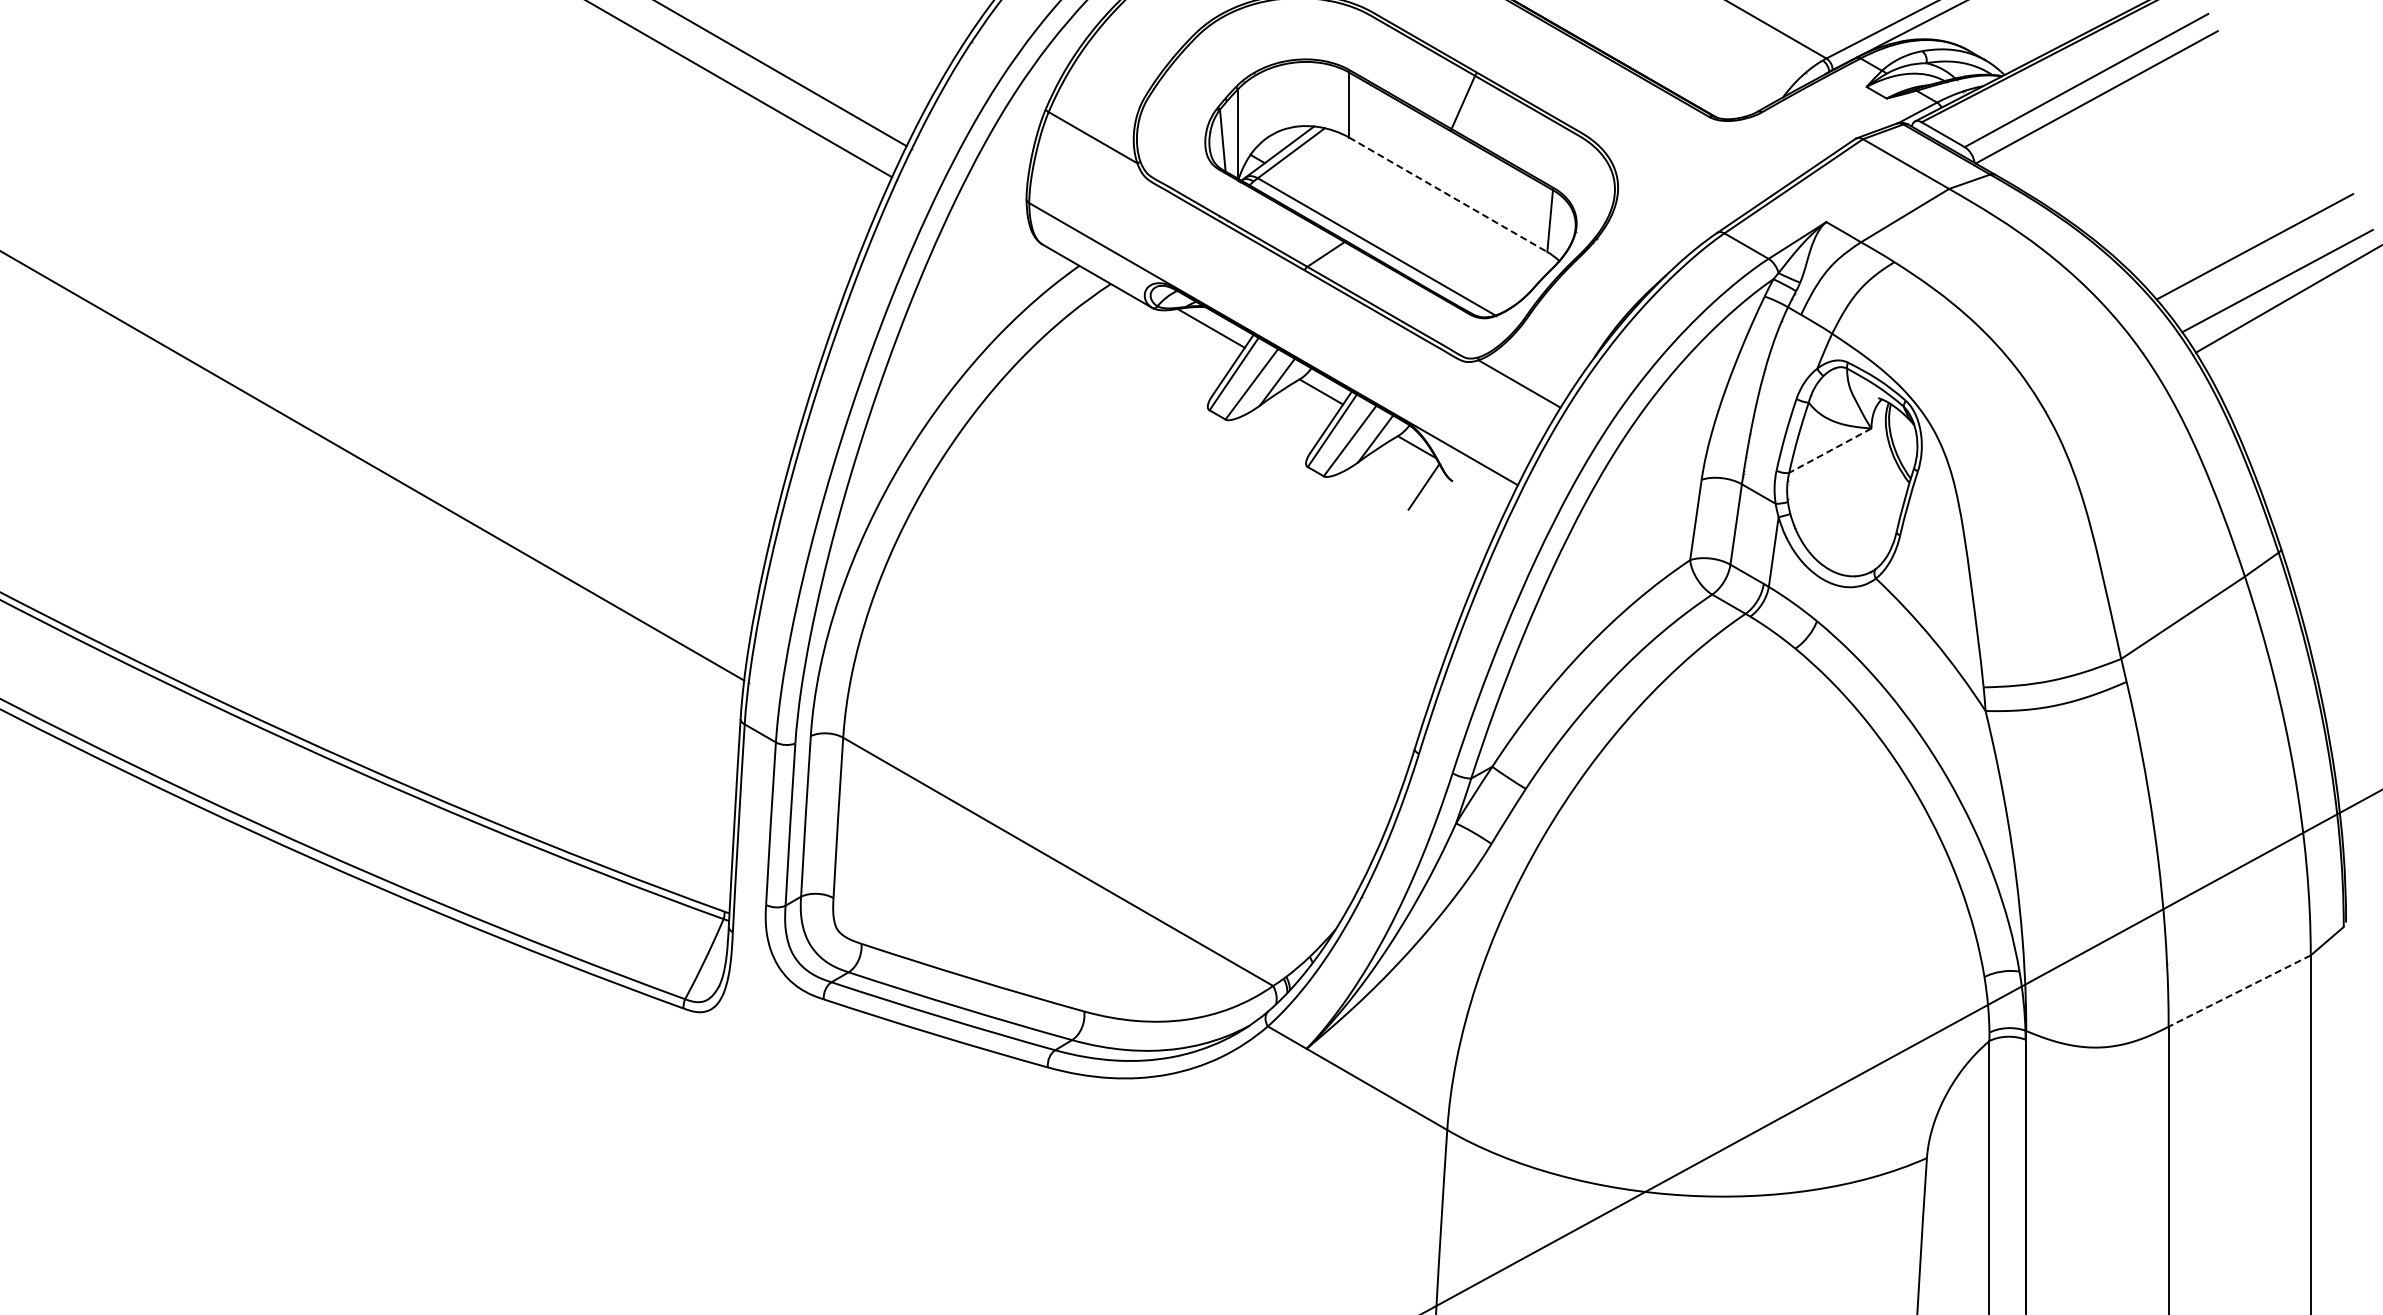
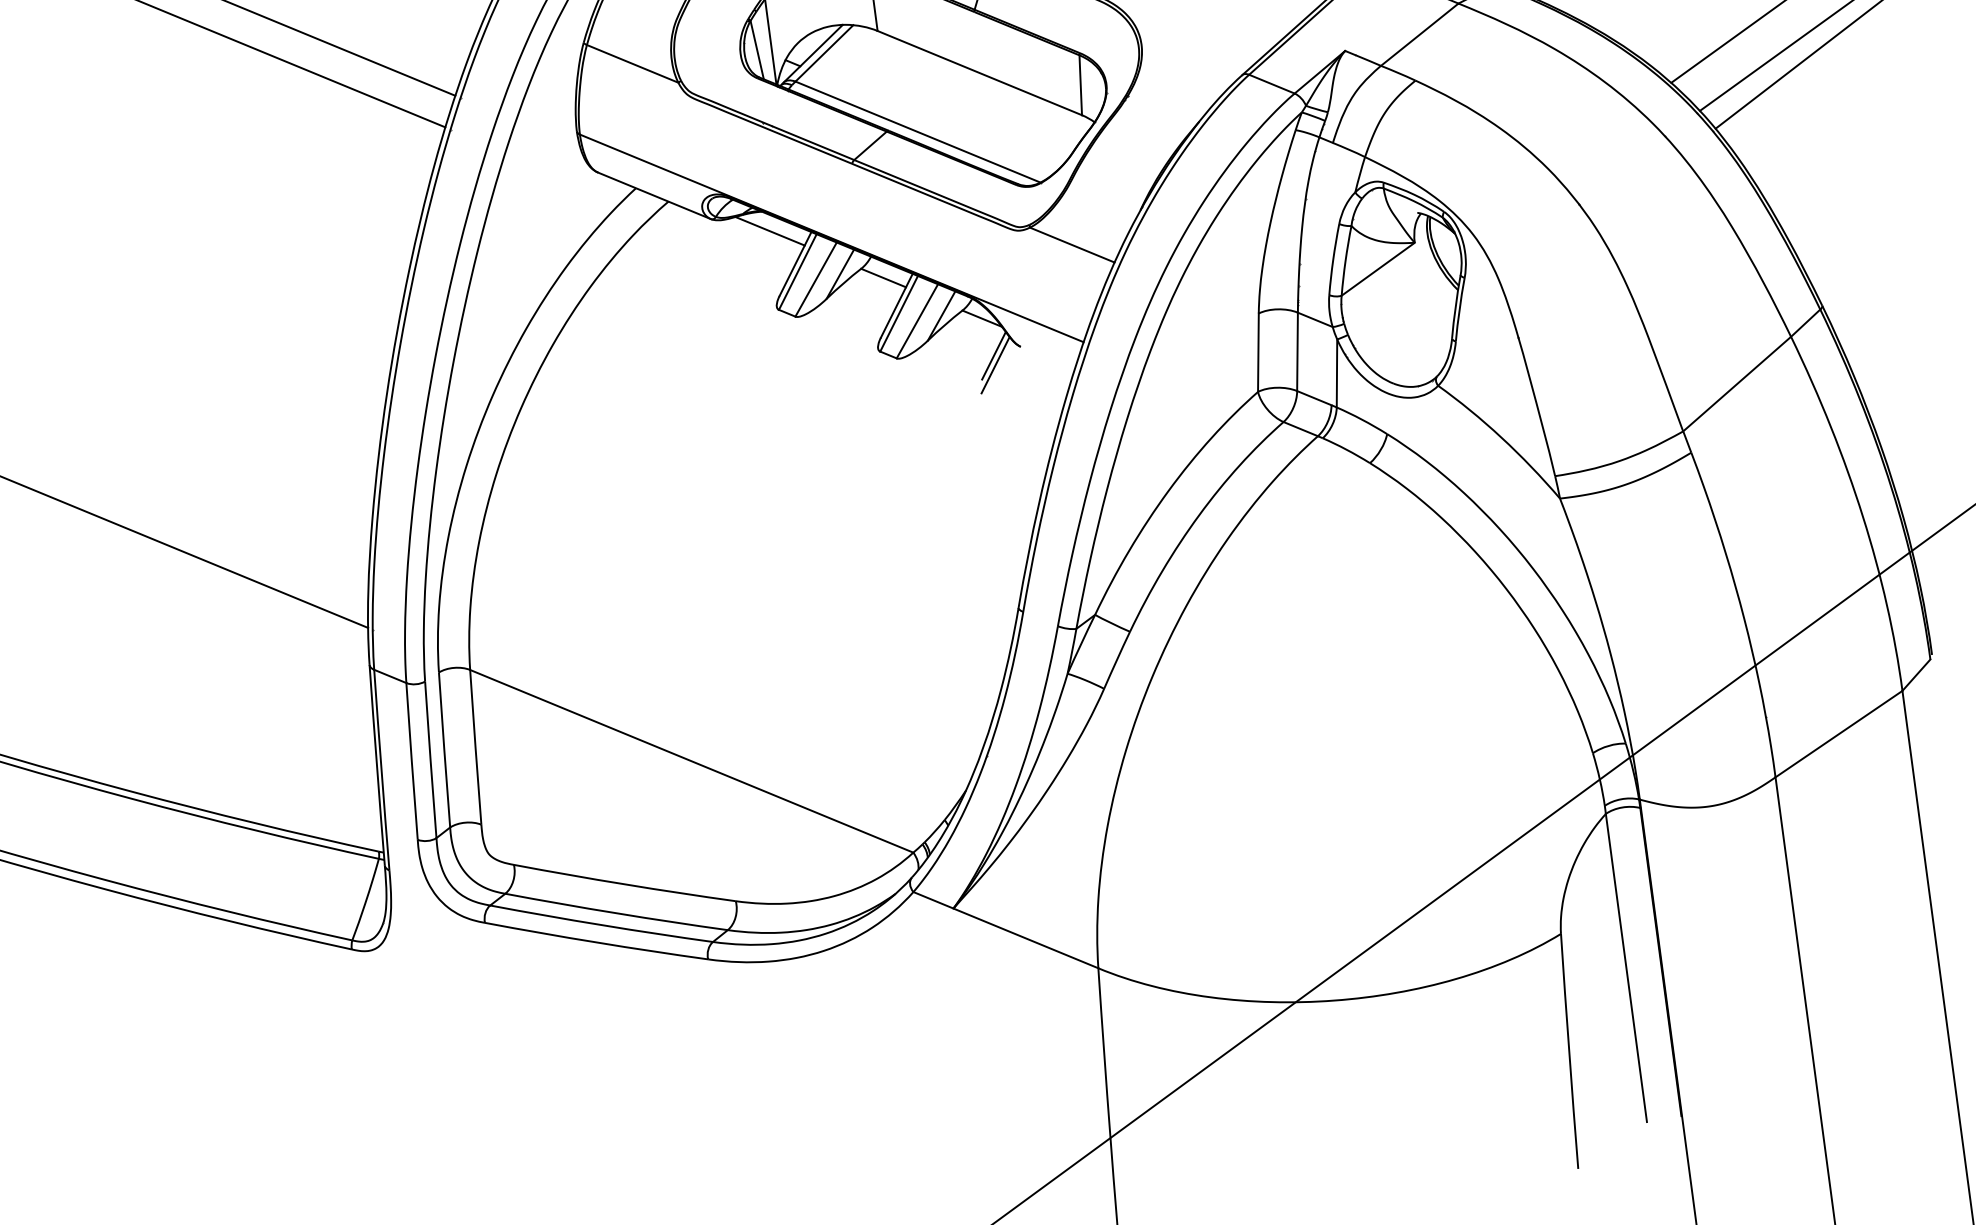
line: (1448, 195) -> (980, 73), dashed -> solid
line: (1830, 450) -> (1378, 269), dashed -> solid
line: (1424, 496) -> (995, 364), added
line: (2239, 991) -> (1838, 734), dashed -> solid

